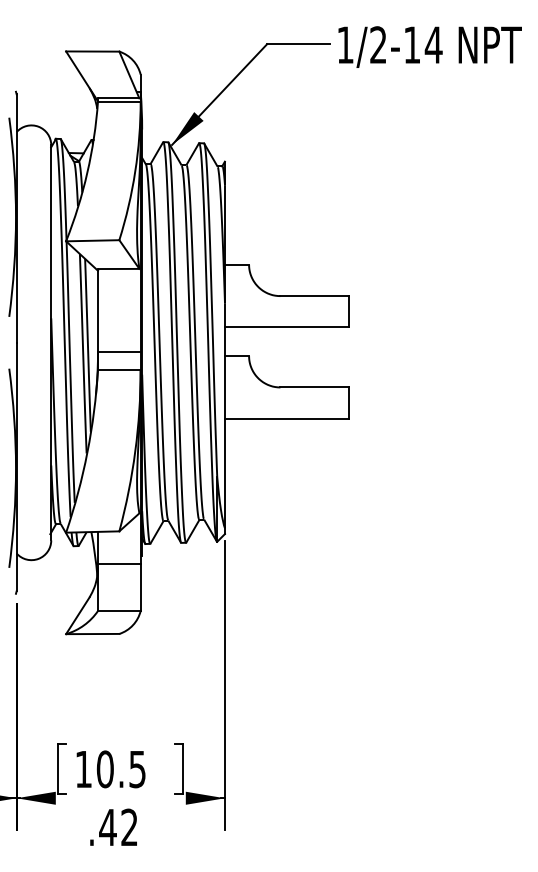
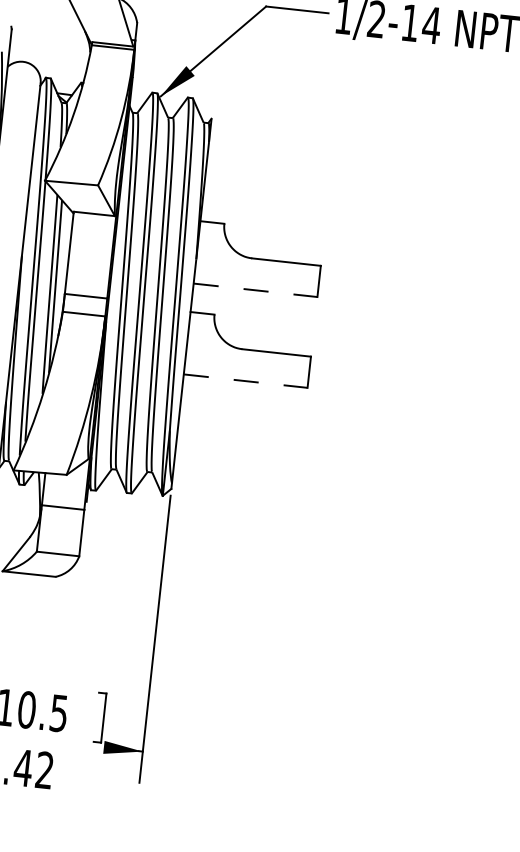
line: (287, 327) -> (255, 290), solid -> dashed
line: (287, 418) -> (245, 380), solid -> dashed

